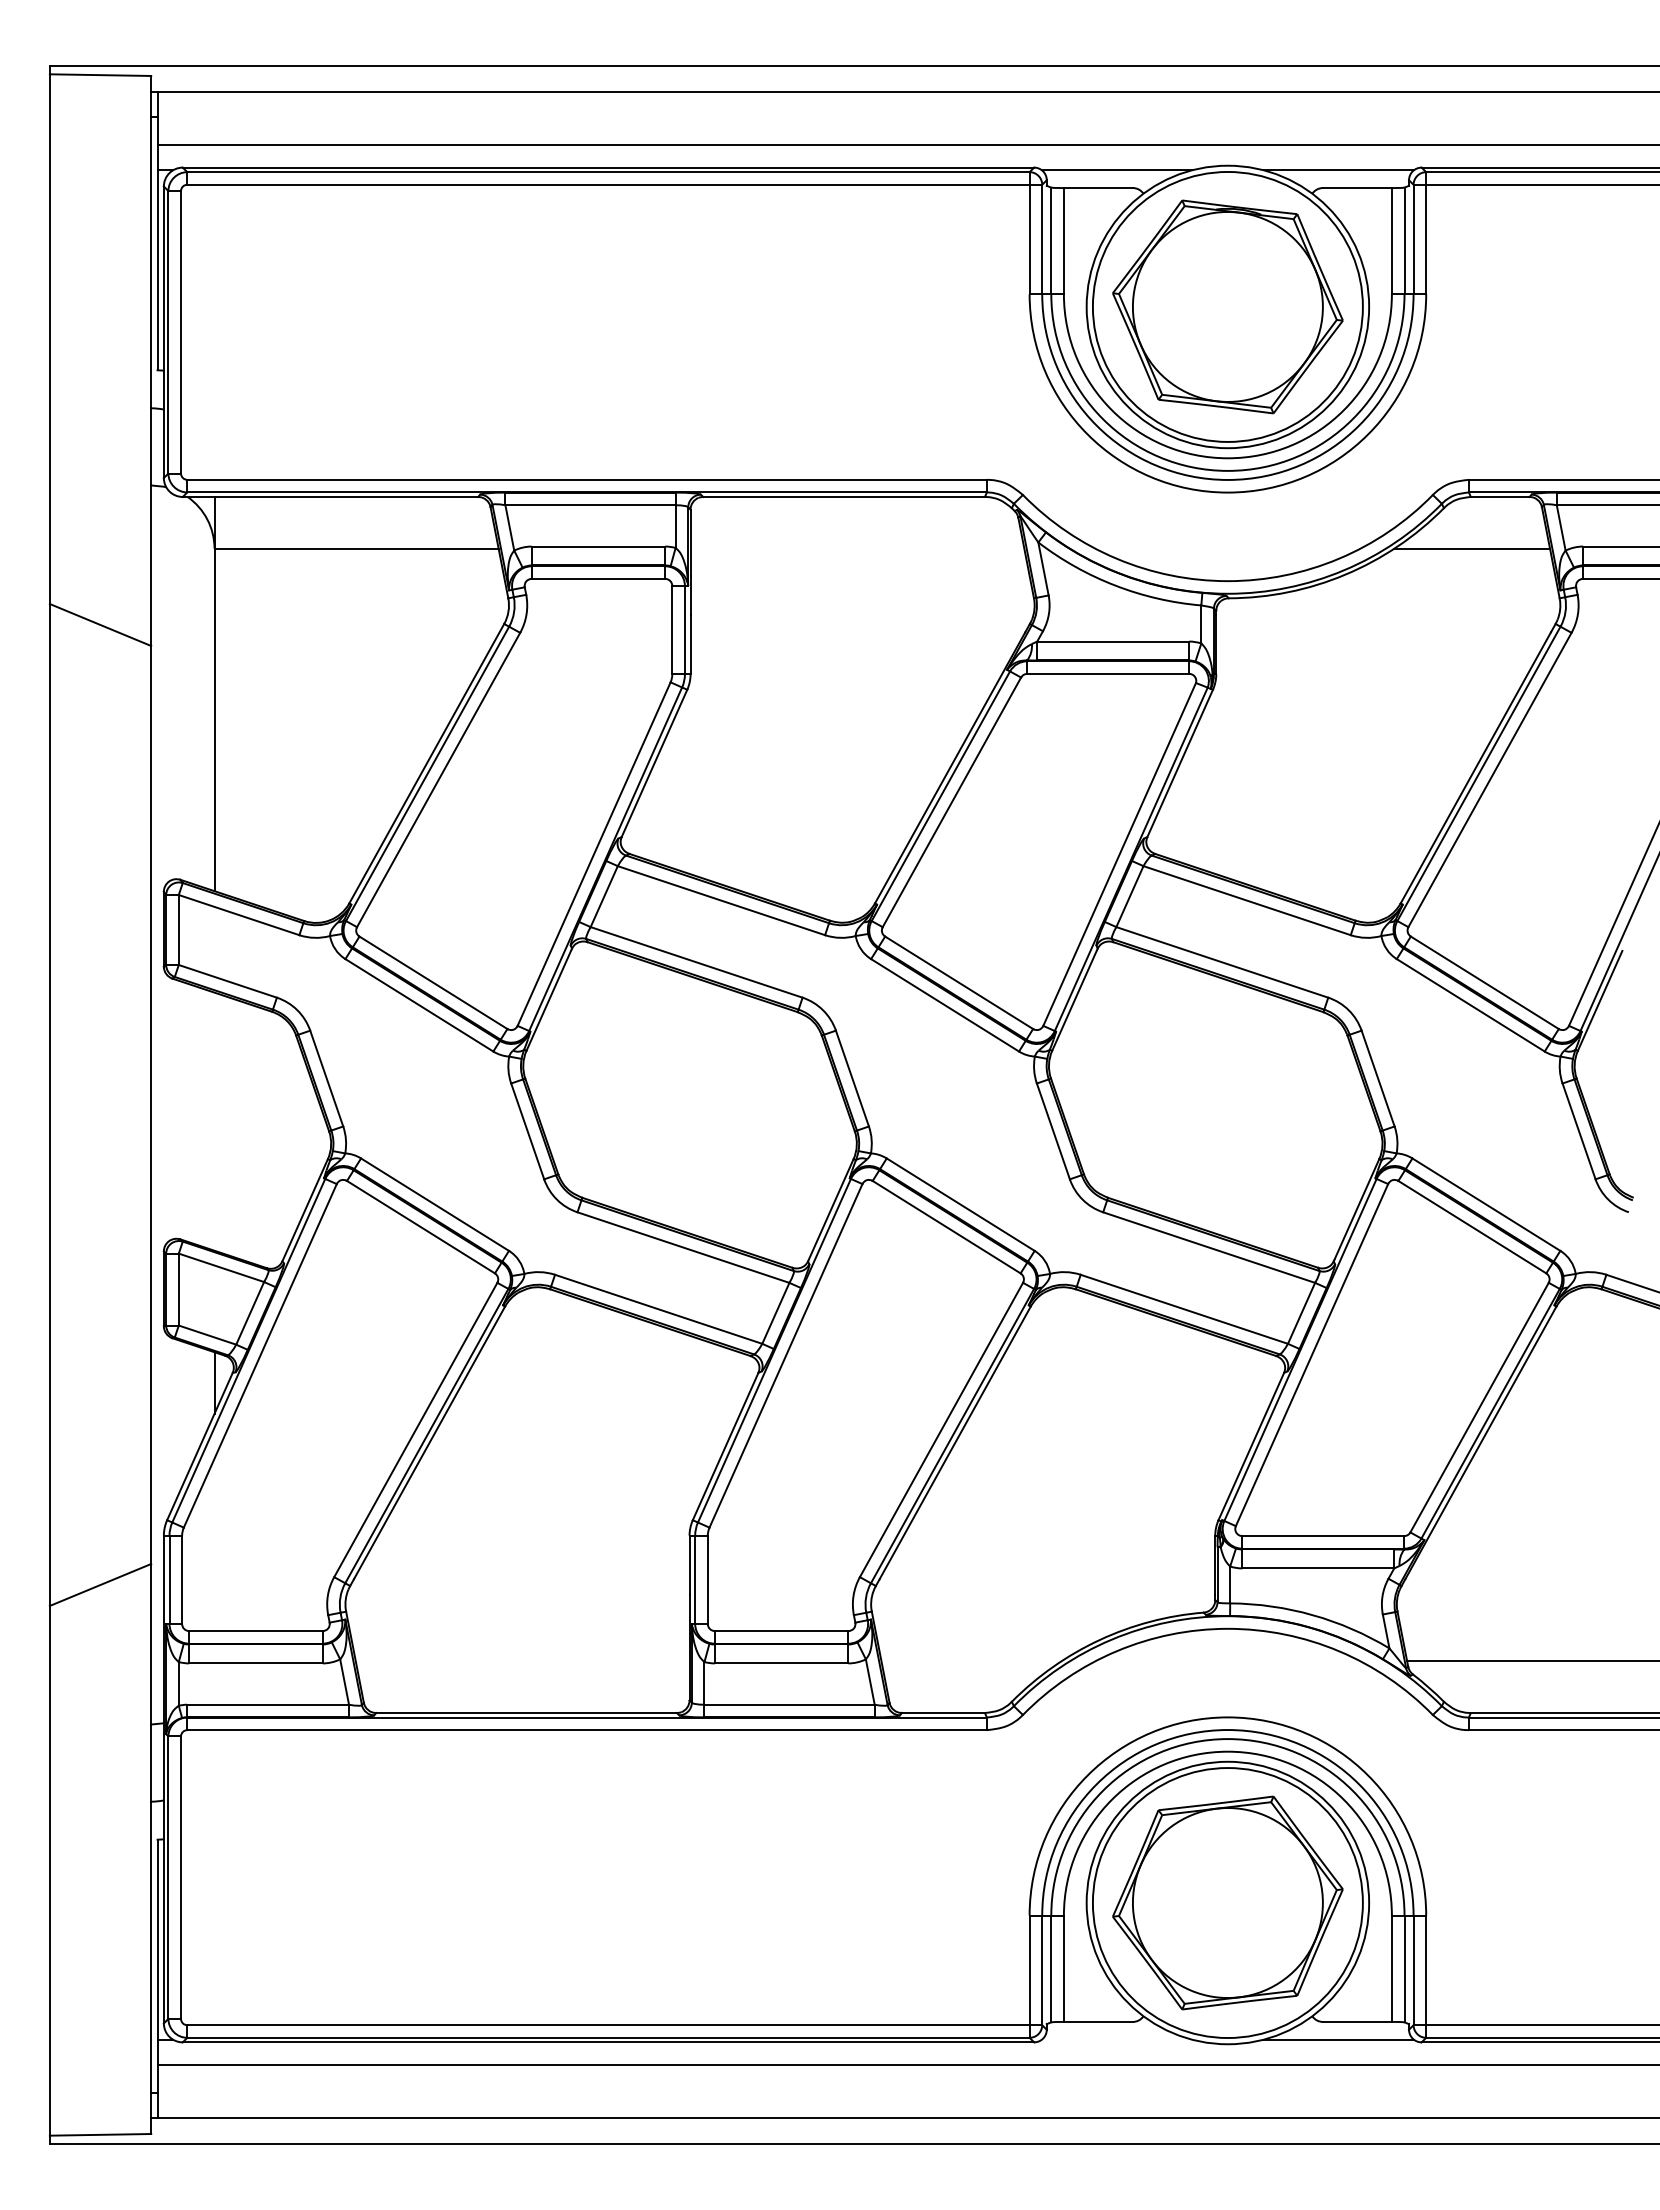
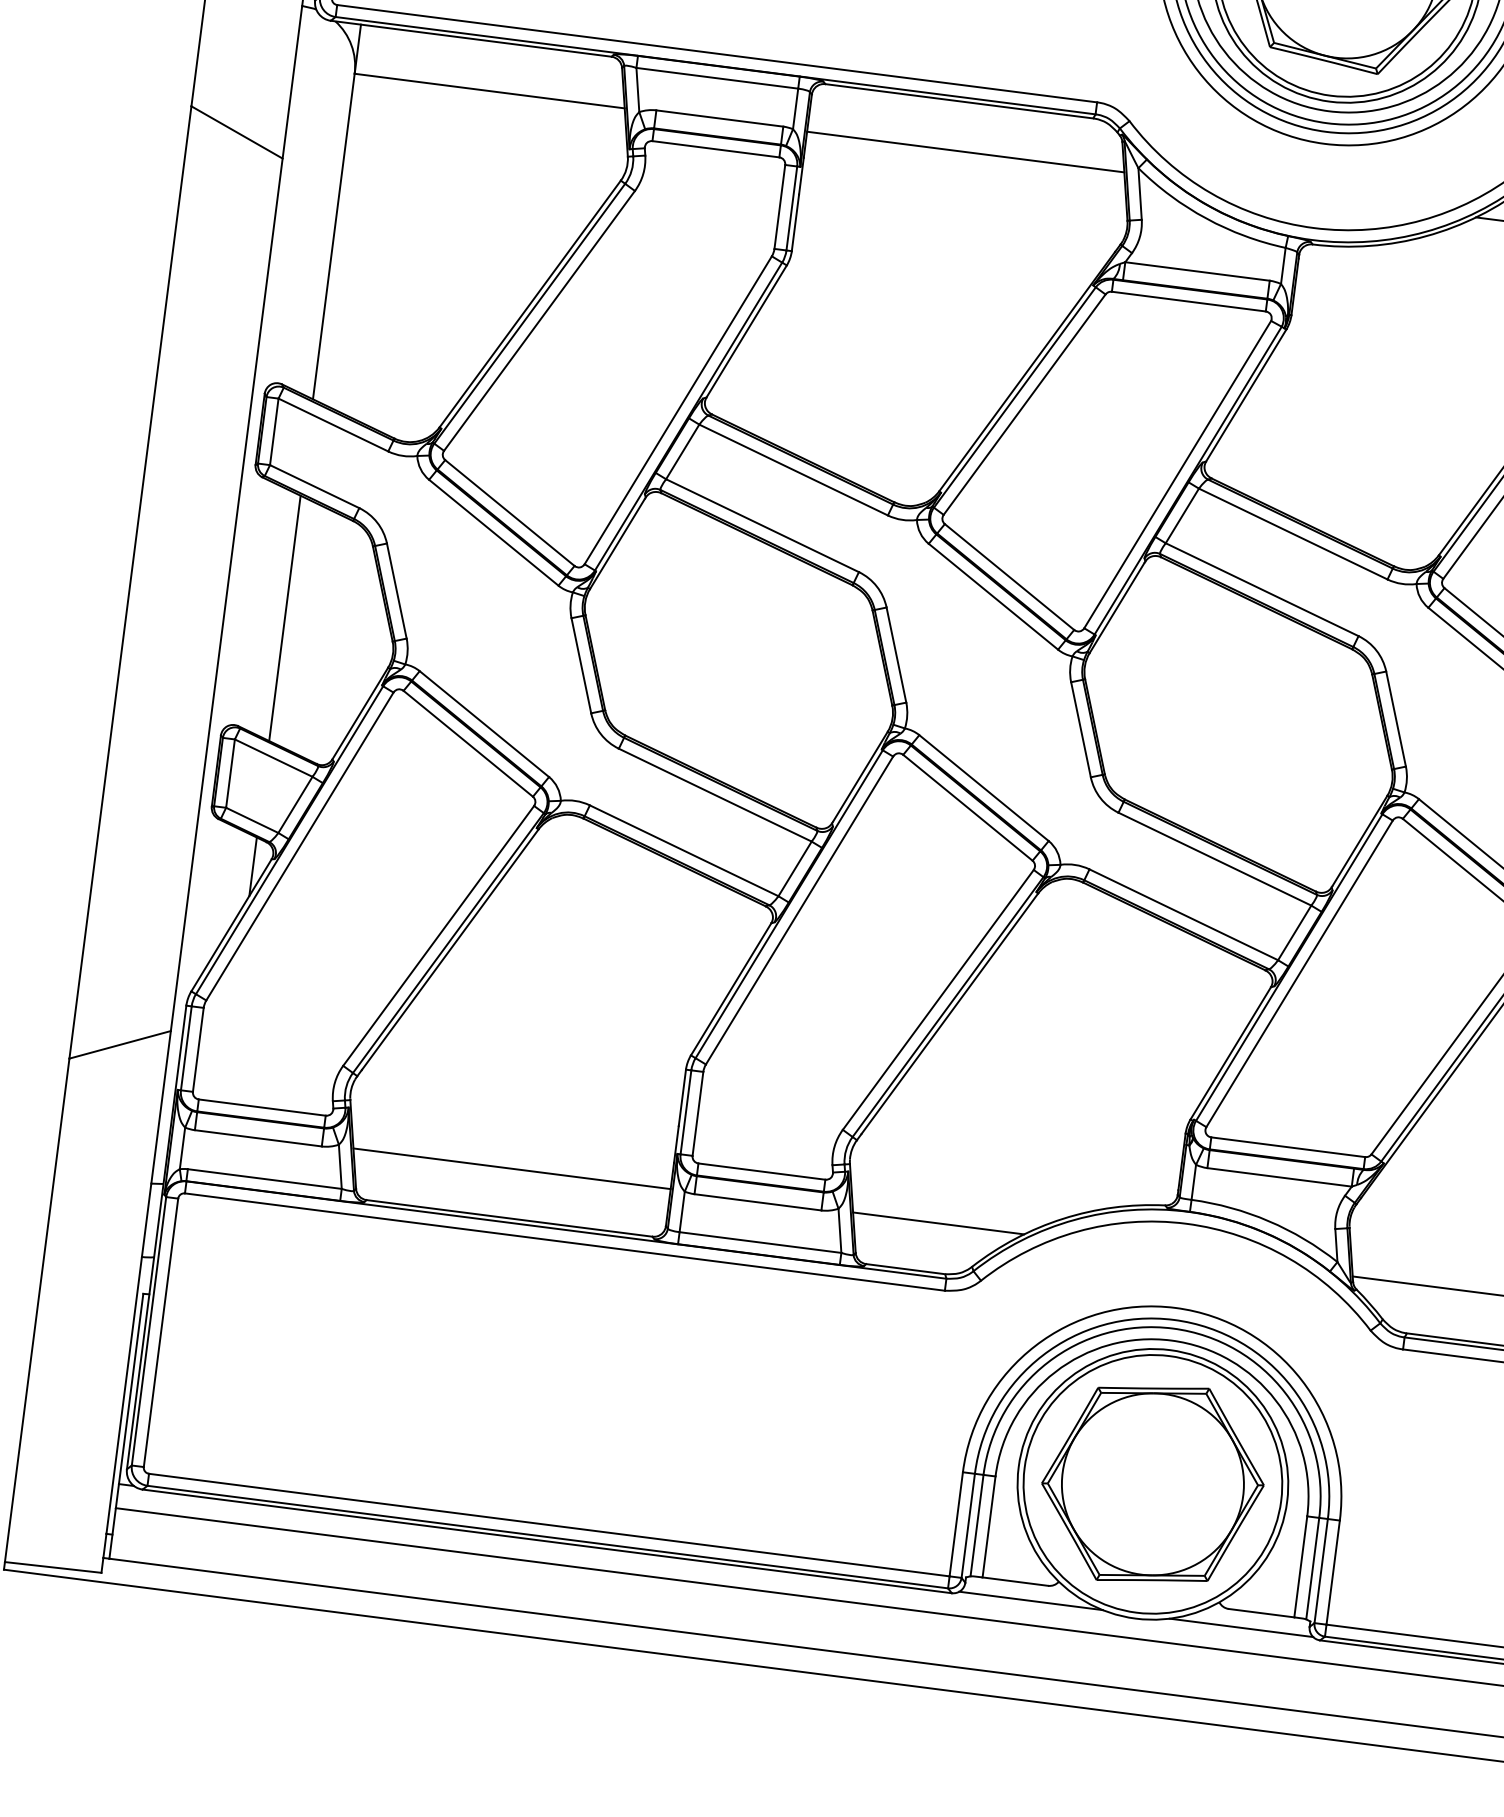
line: (857, 548) -> (965, 151), added
line: (214, 1121) -> (284, 618), added
line: (522, 1661) -> (511, 1168), added
line: (971, 1661) -> (938, 1223), added
line: (1116, 2039) -> (1030, 1600), added

